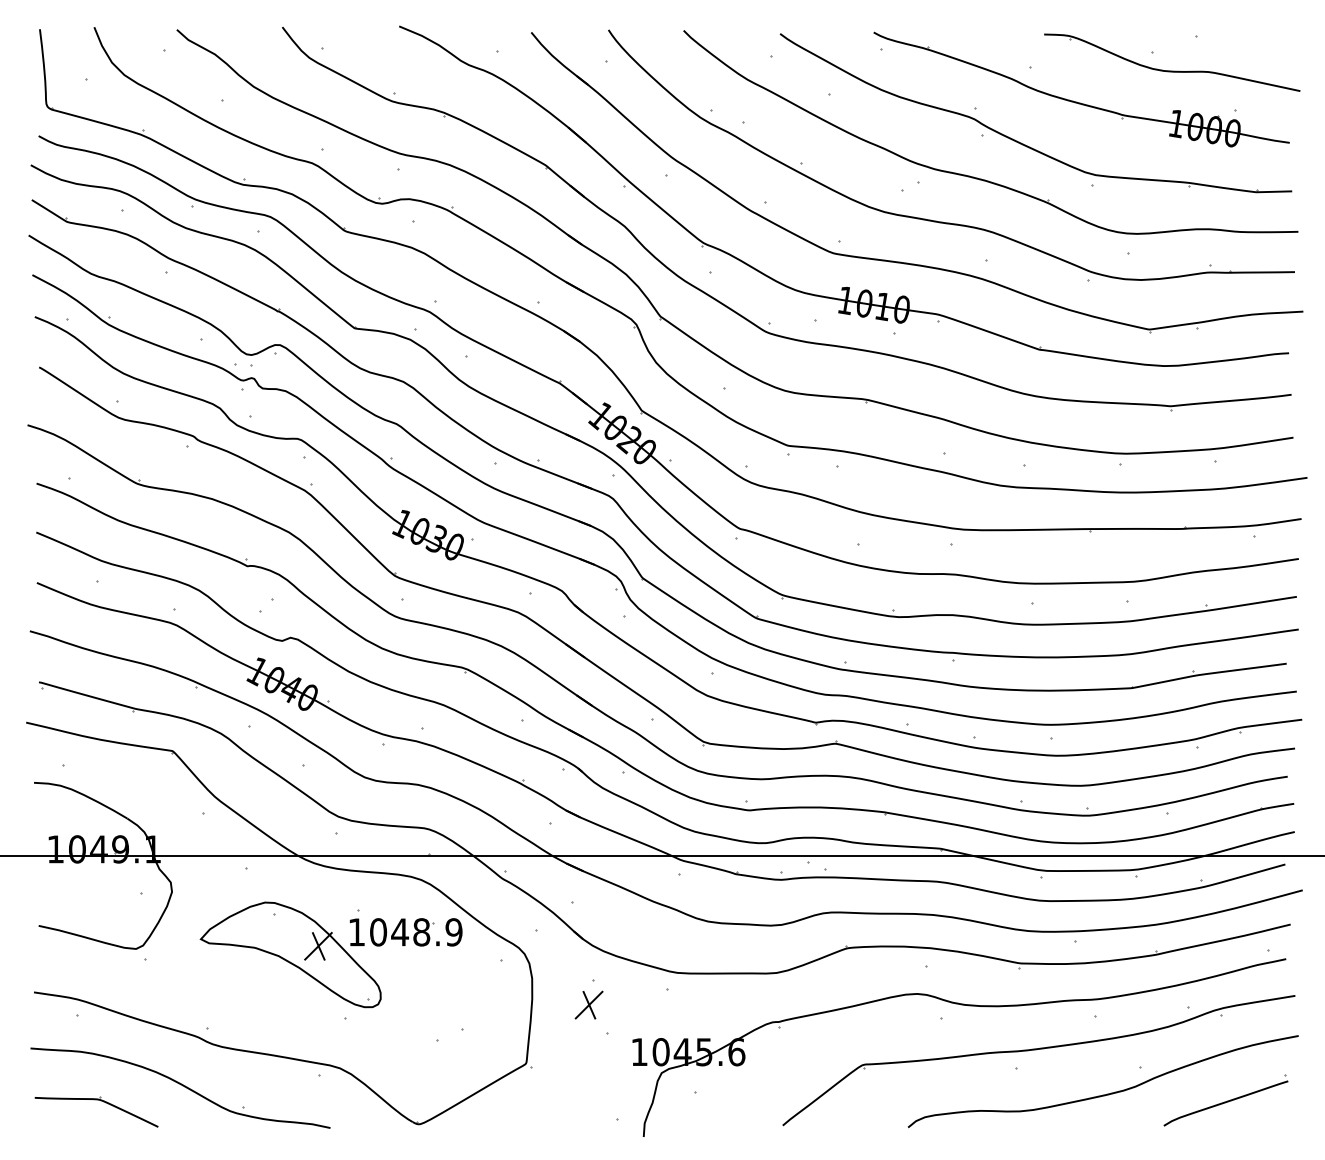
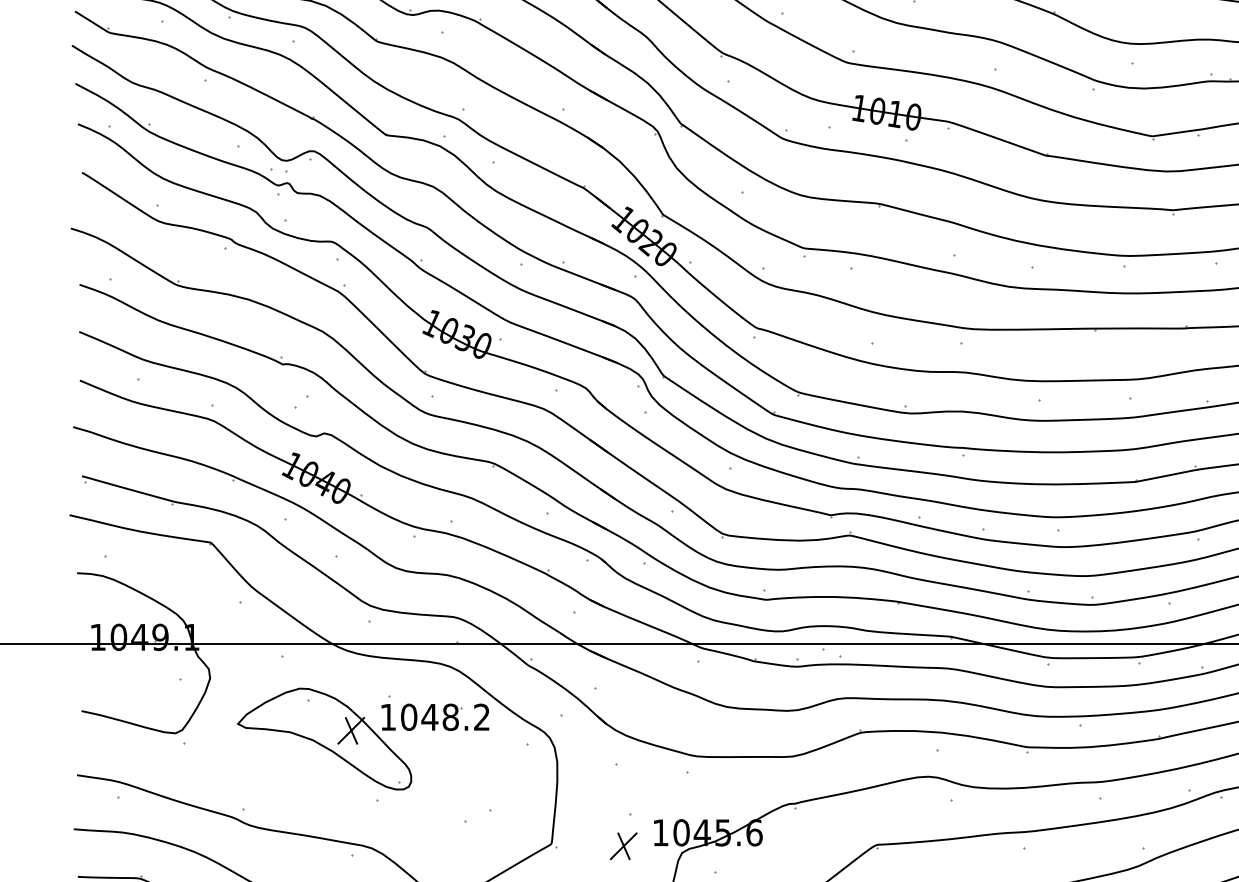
text: (453, 932) -> (481, 717), 1048.9 -> 1048.2
part: (588, 1004) -> (623, 845), moved

